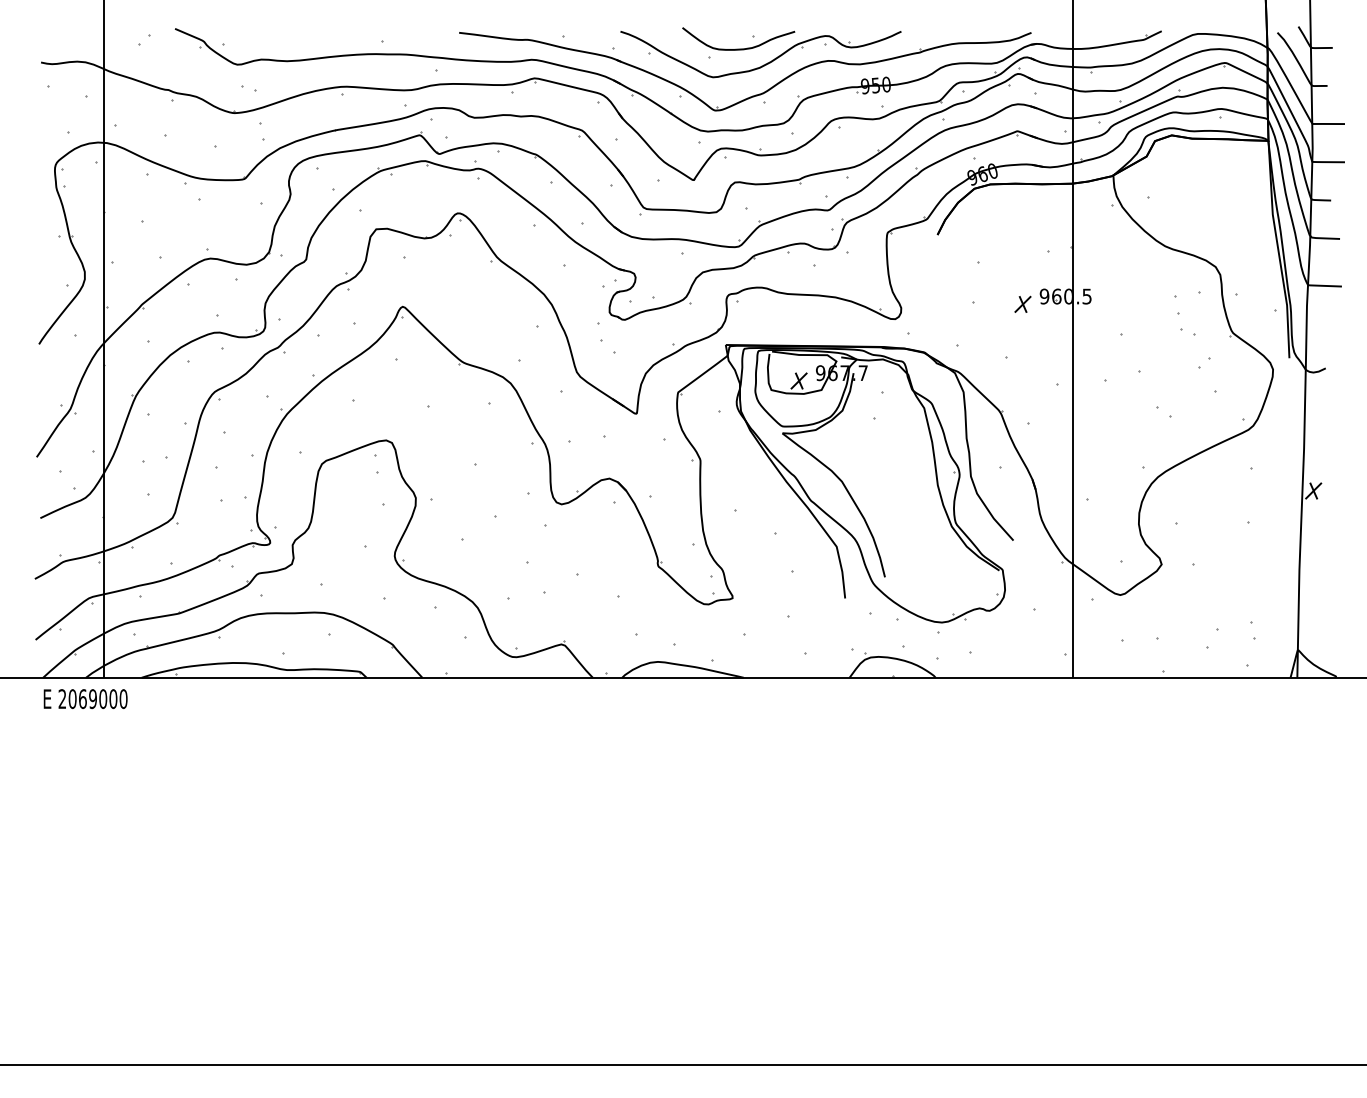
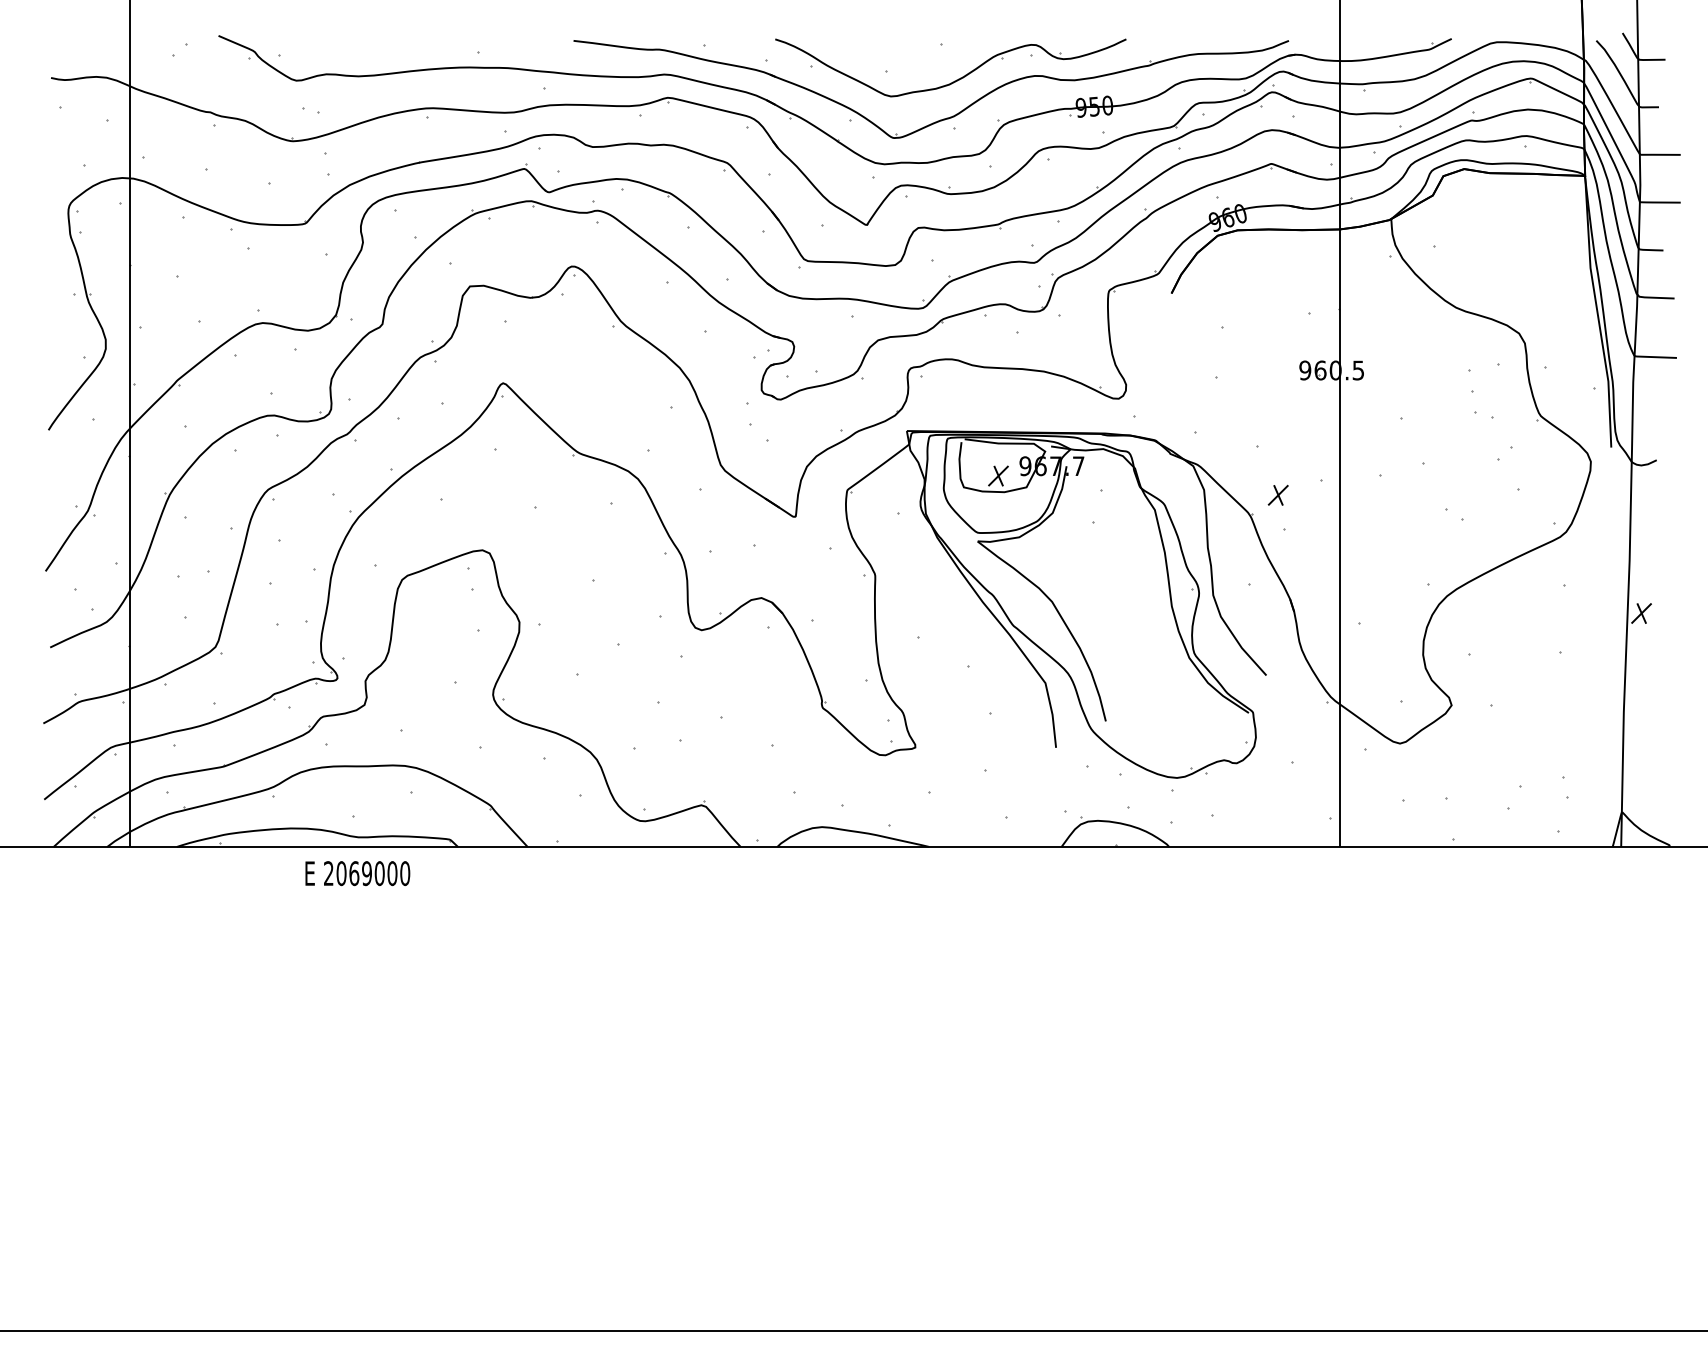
curve: (739, 48) -> (923, 60), removed
part: (1022, 303) -> (1277, 494), moved
text: (85, 699) -> (357, 873), moved

